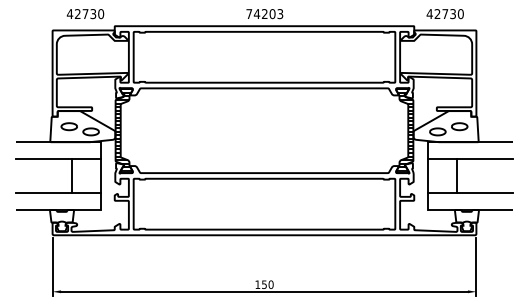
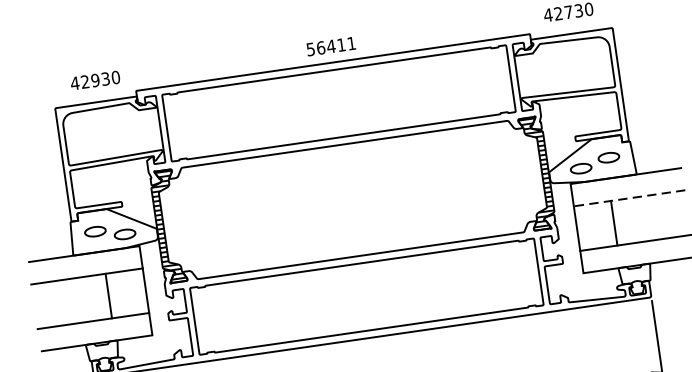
text: (85, 14) -> (95, 81), 42730 -> 42930
text: (264, 14) -> (330, 47), 74203 -> 56411
line: (470, 159) -> (629, 198), solid -> dashed

